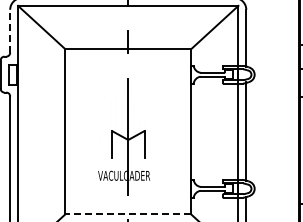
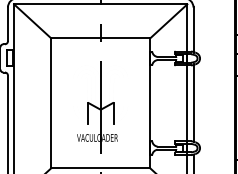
line: (10, 30) -> (8, 23), dashed -> solid
line: (128, 214) -> (100, 168), dashed -> solid

